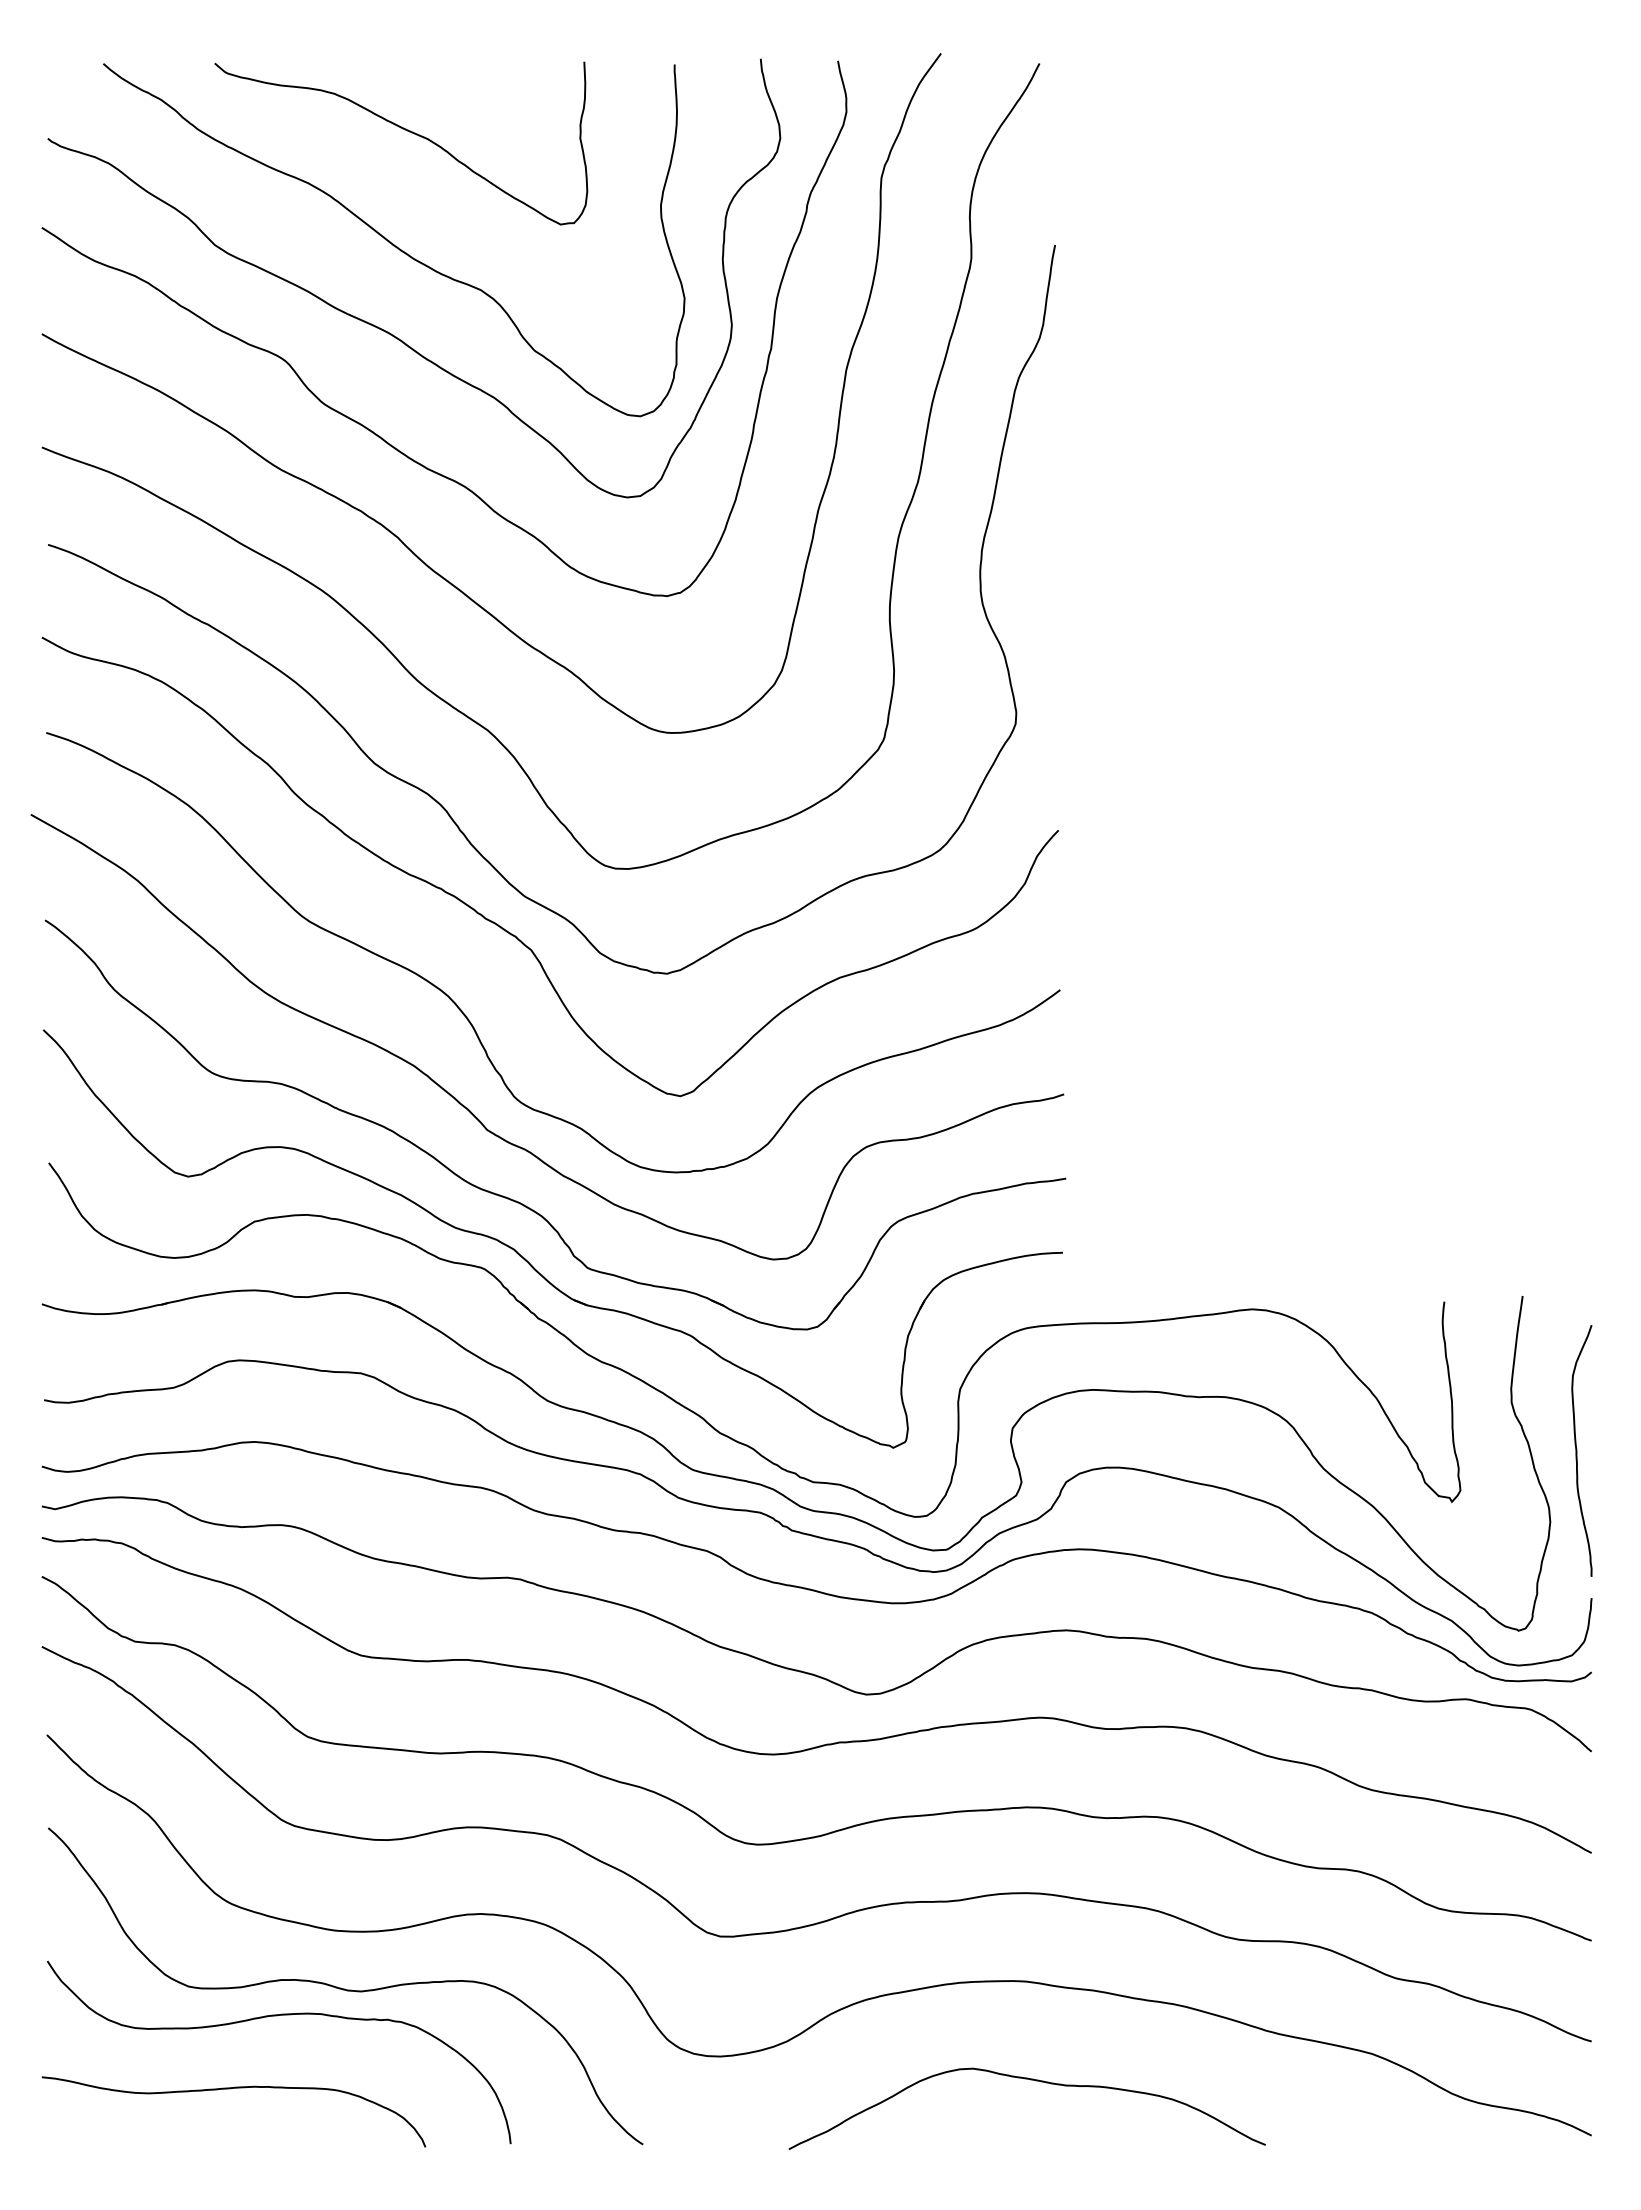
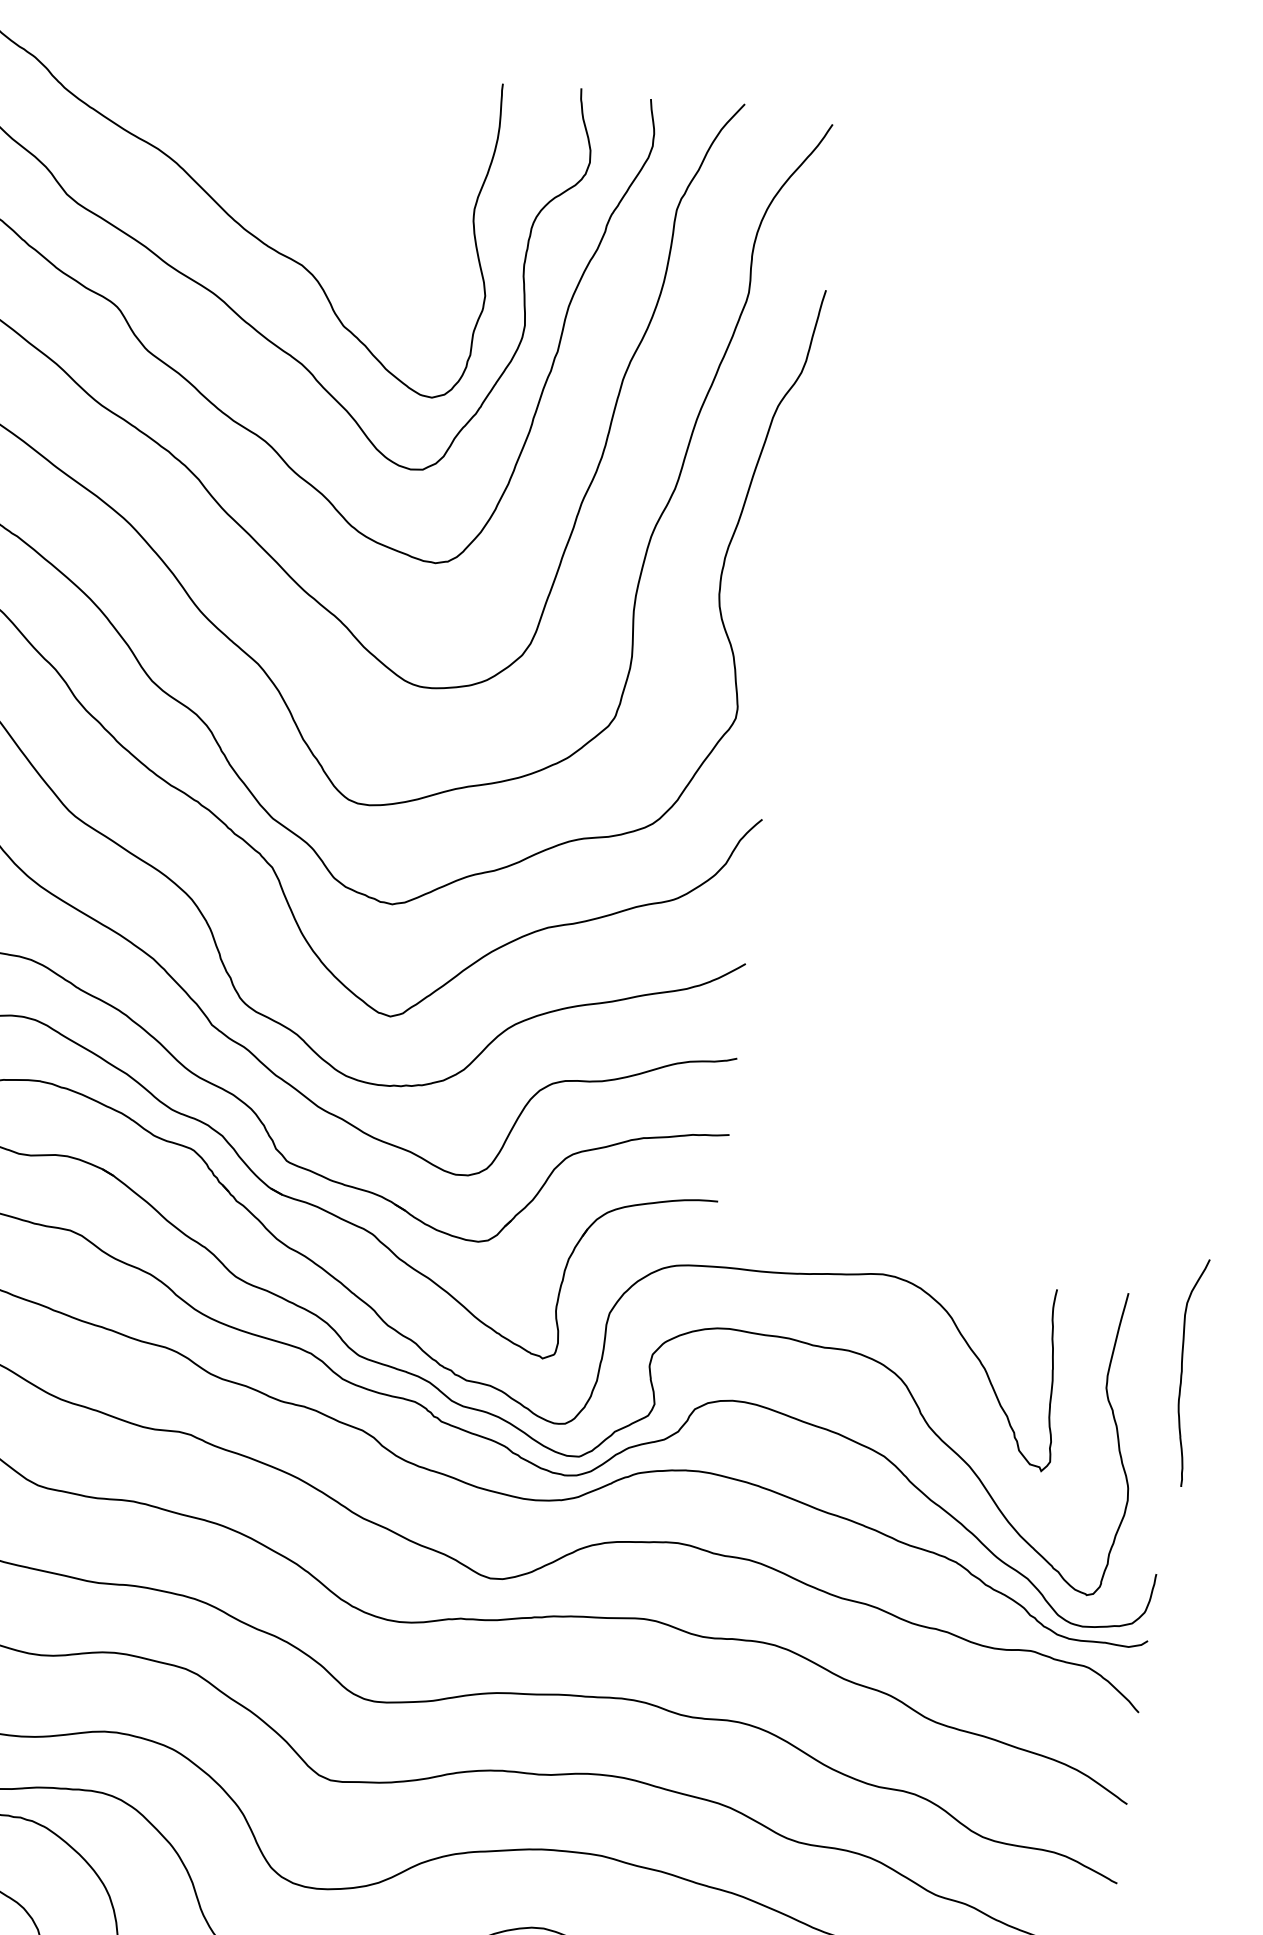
curve: (407, 131) -> (253, 113), removed
curve: (1577, 1450) -> (1182, 1371), moved

